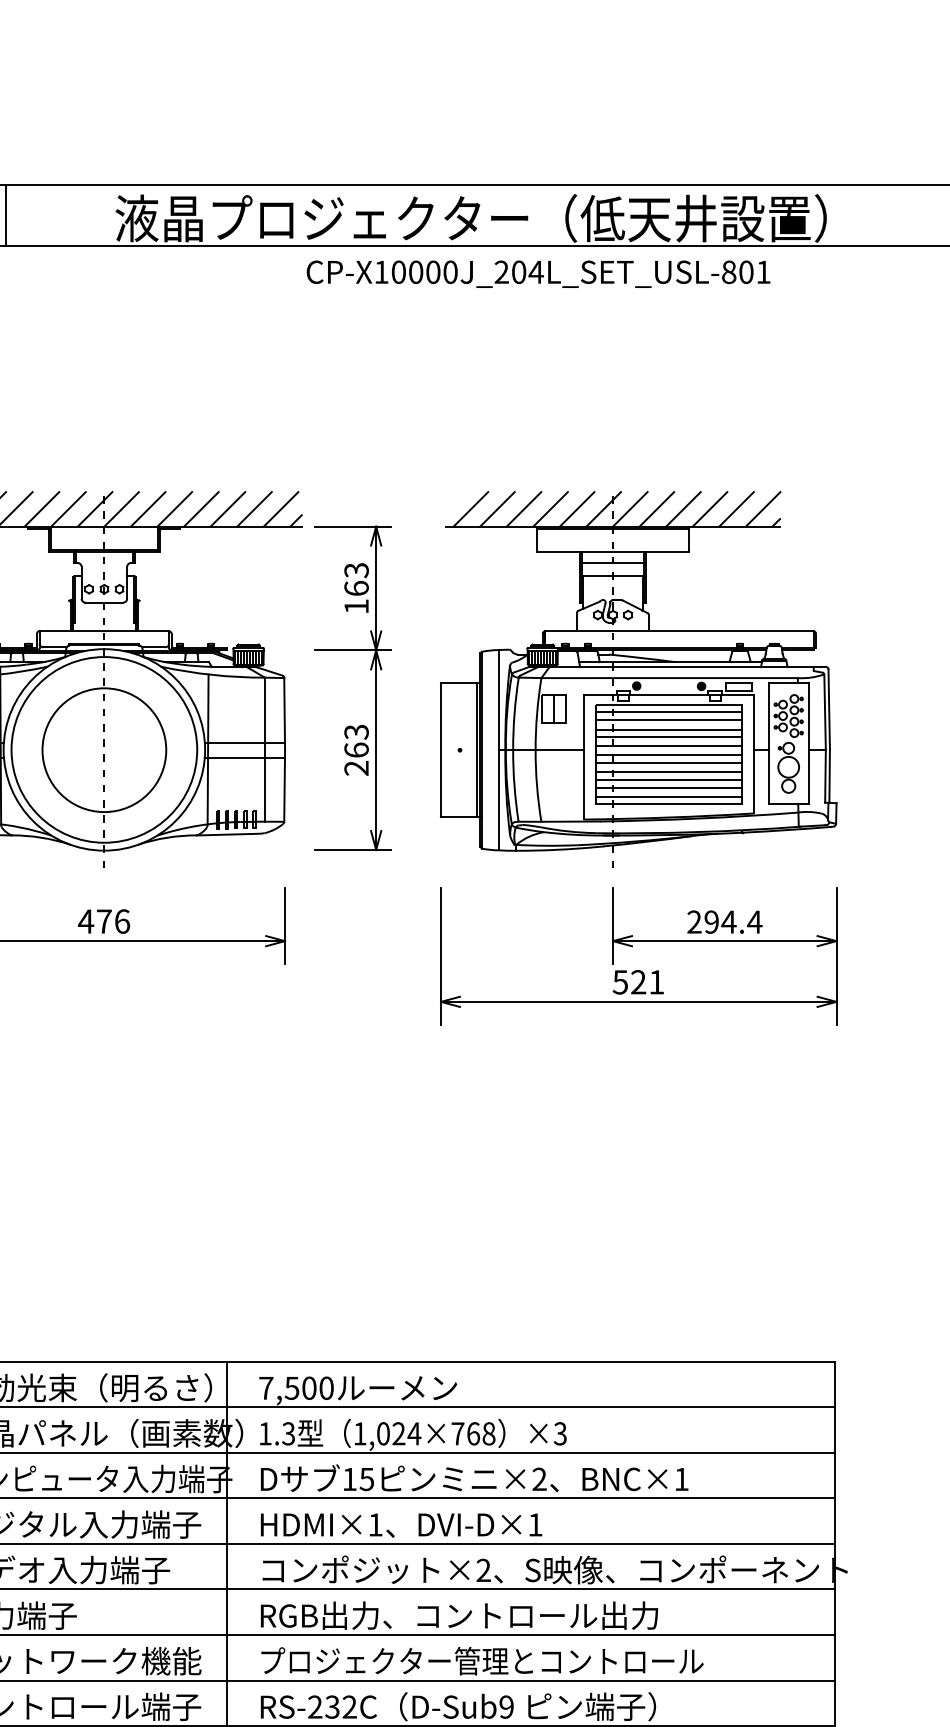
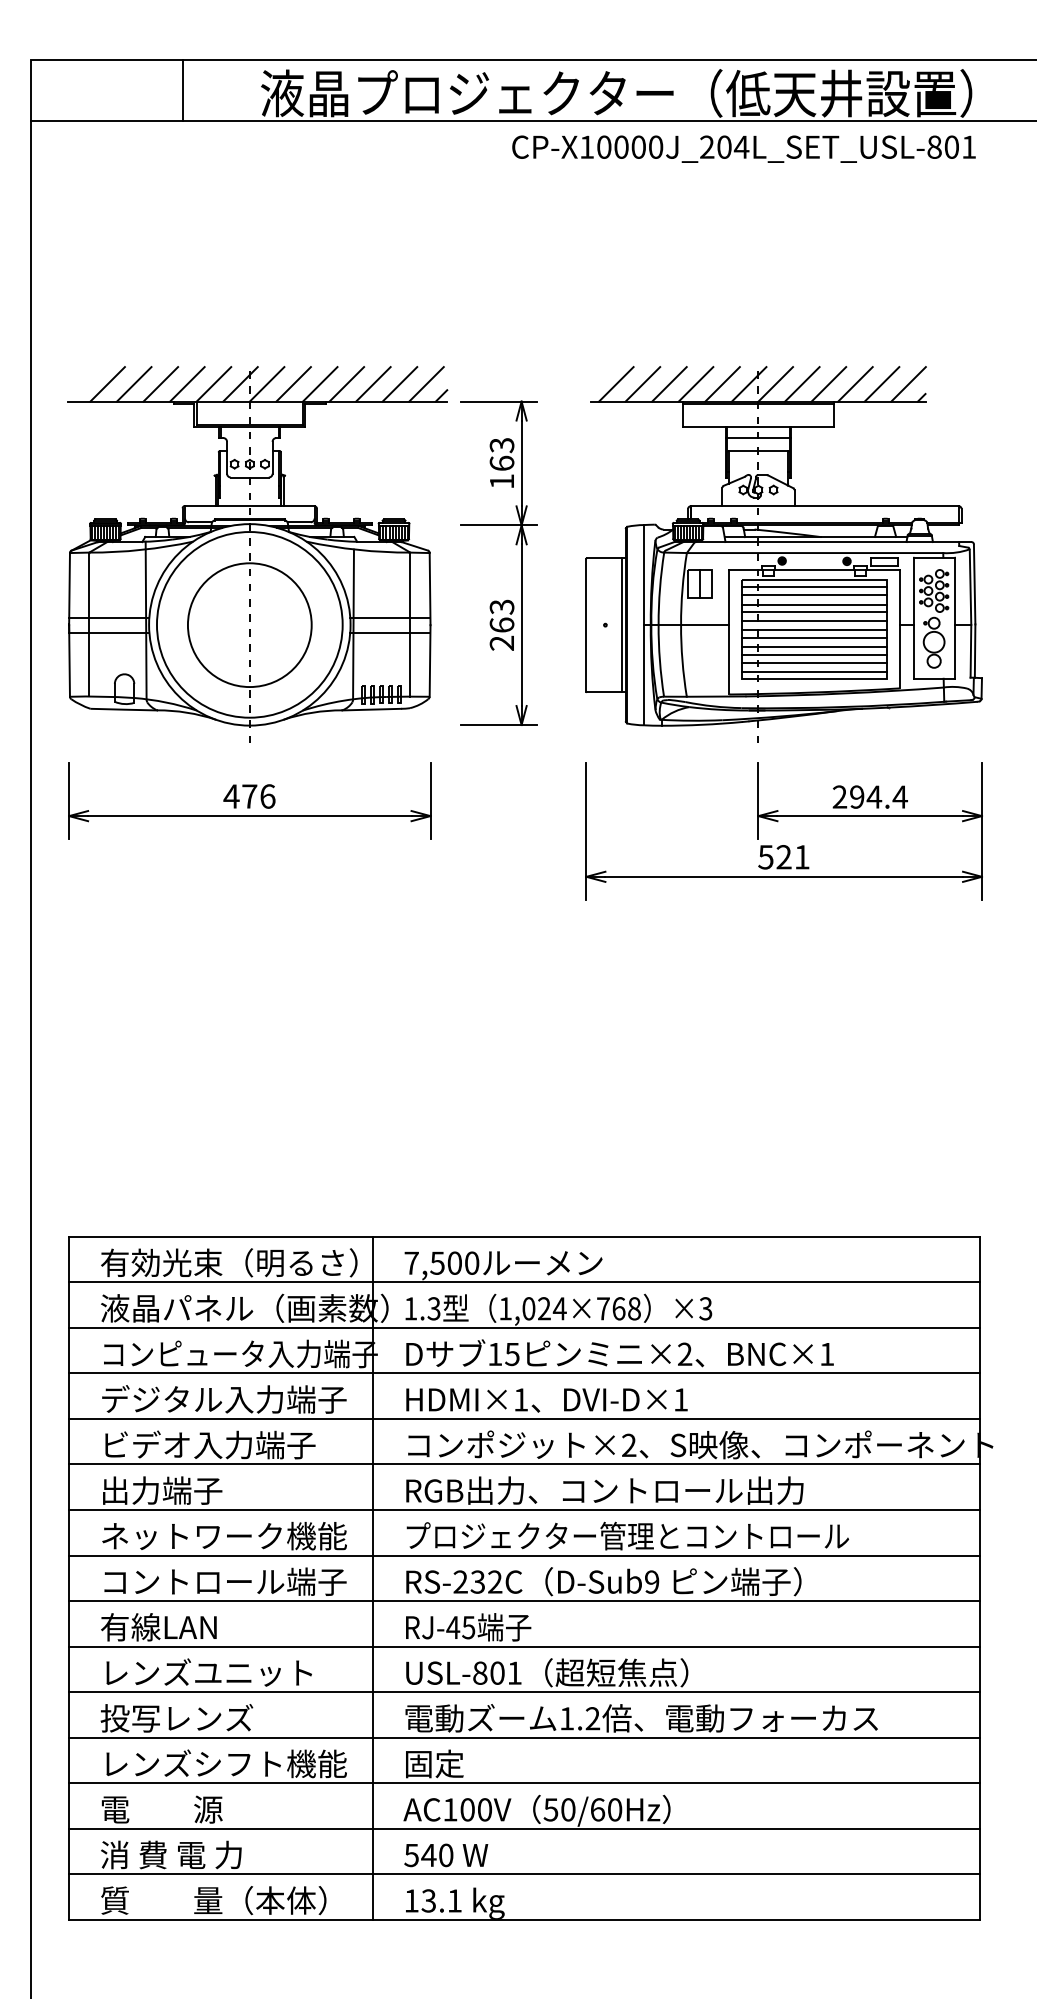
line: (6, 214) -> (183, 89), moved
text: (538, 273) -> (743, 148), moved

